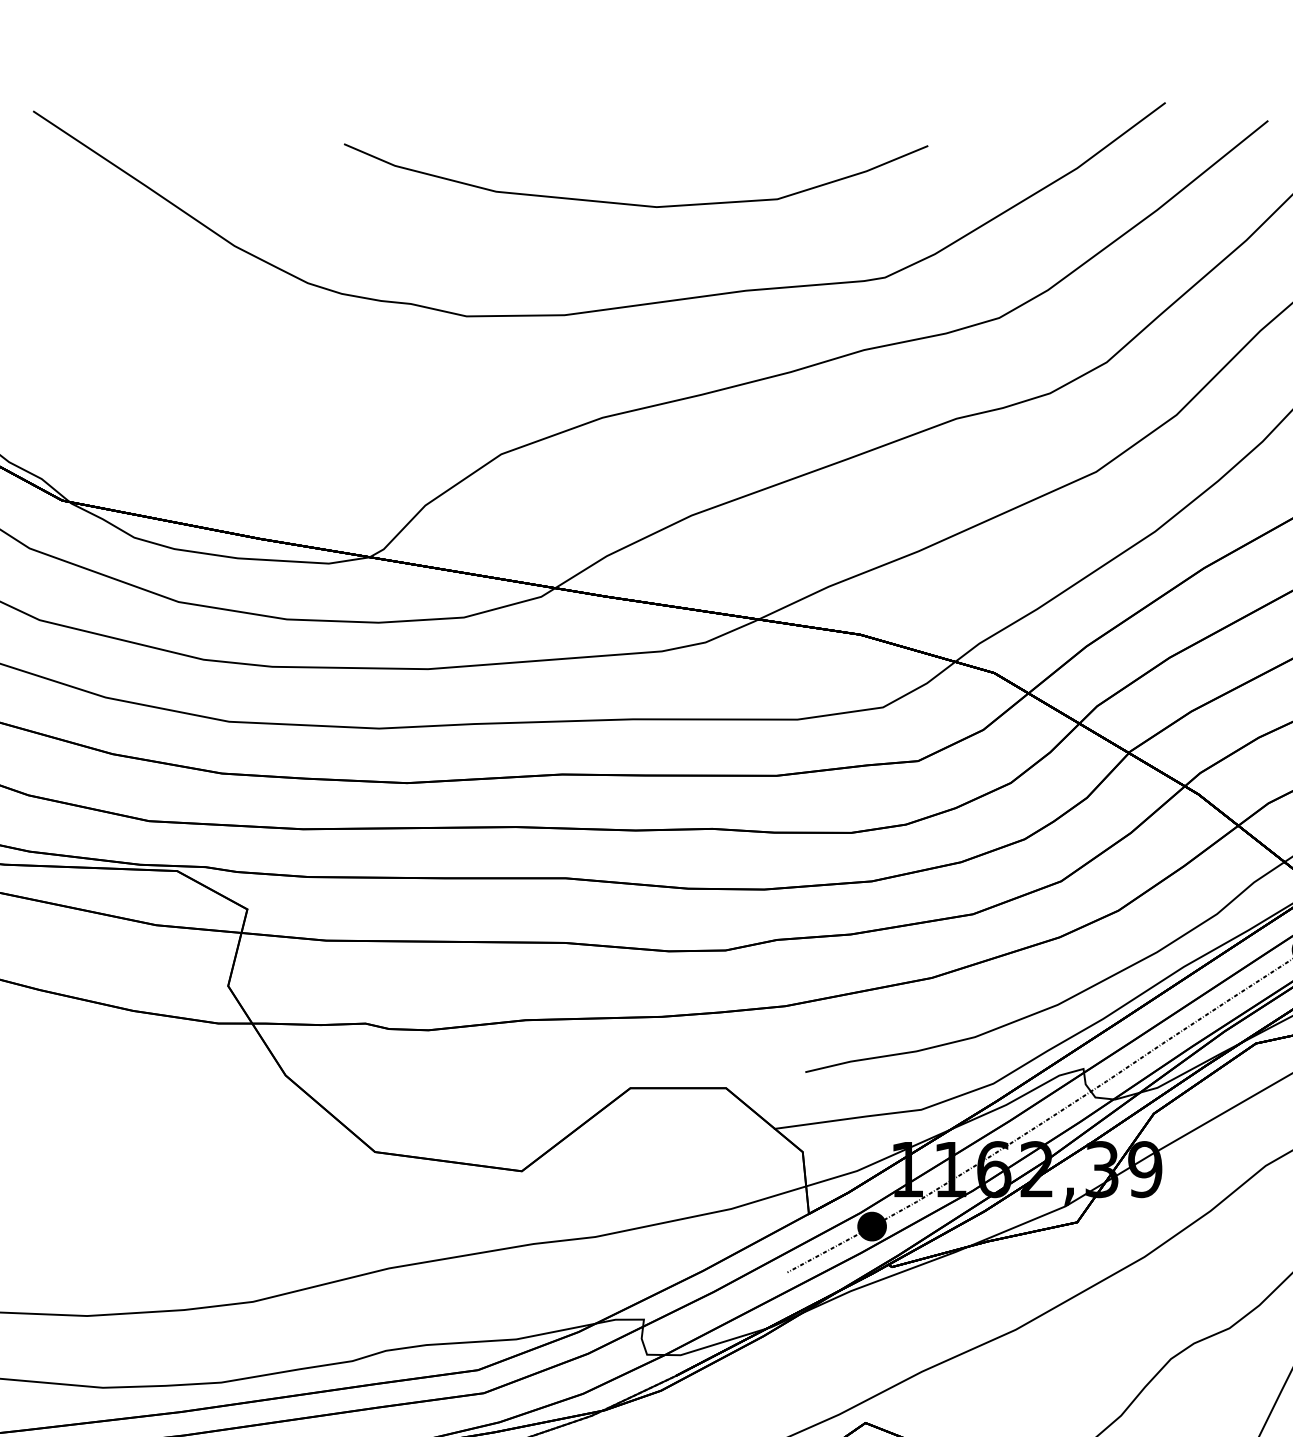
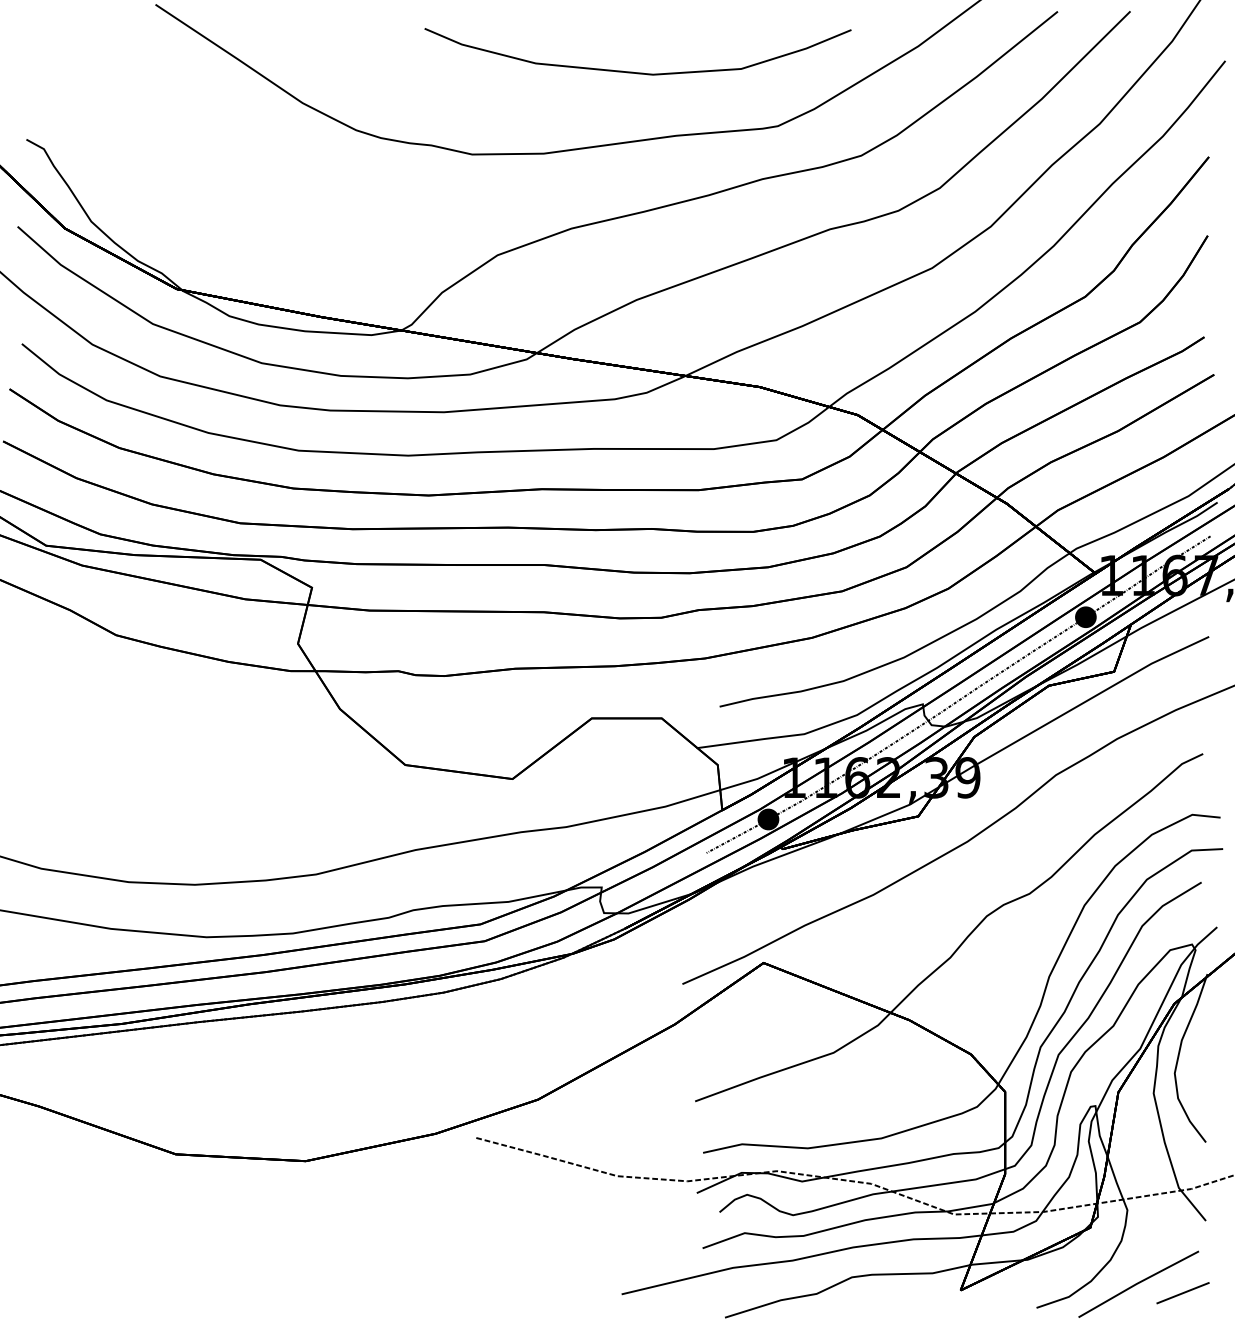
part: (629, 202) -> (633, 71), moved

